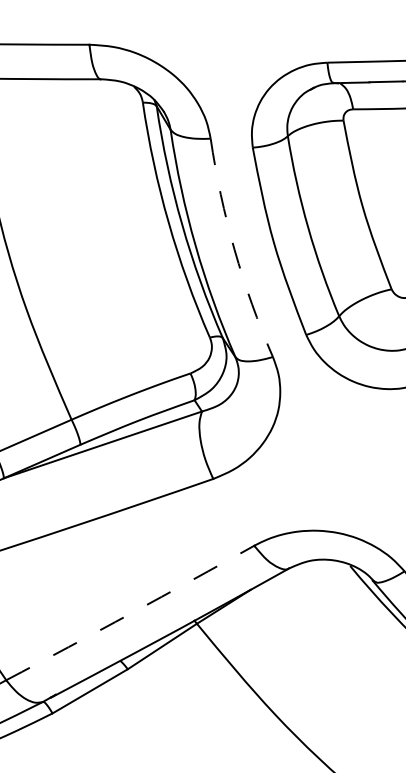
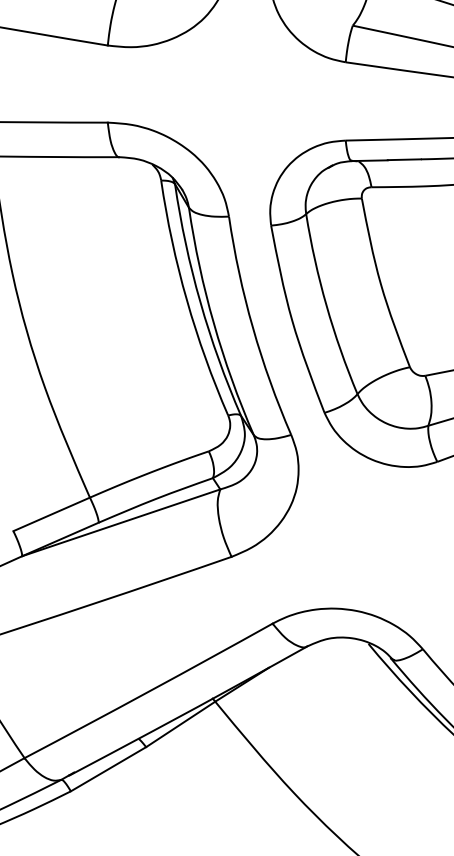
arc: (234, 249) -> (252, 327), dashed -> solid
arc: (131, 613) -> (149, 691), dashed -> solid

